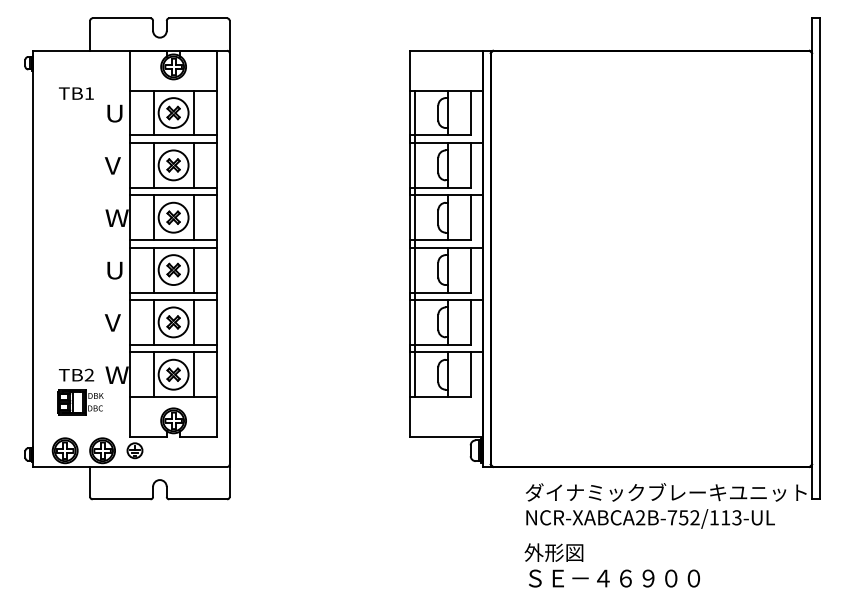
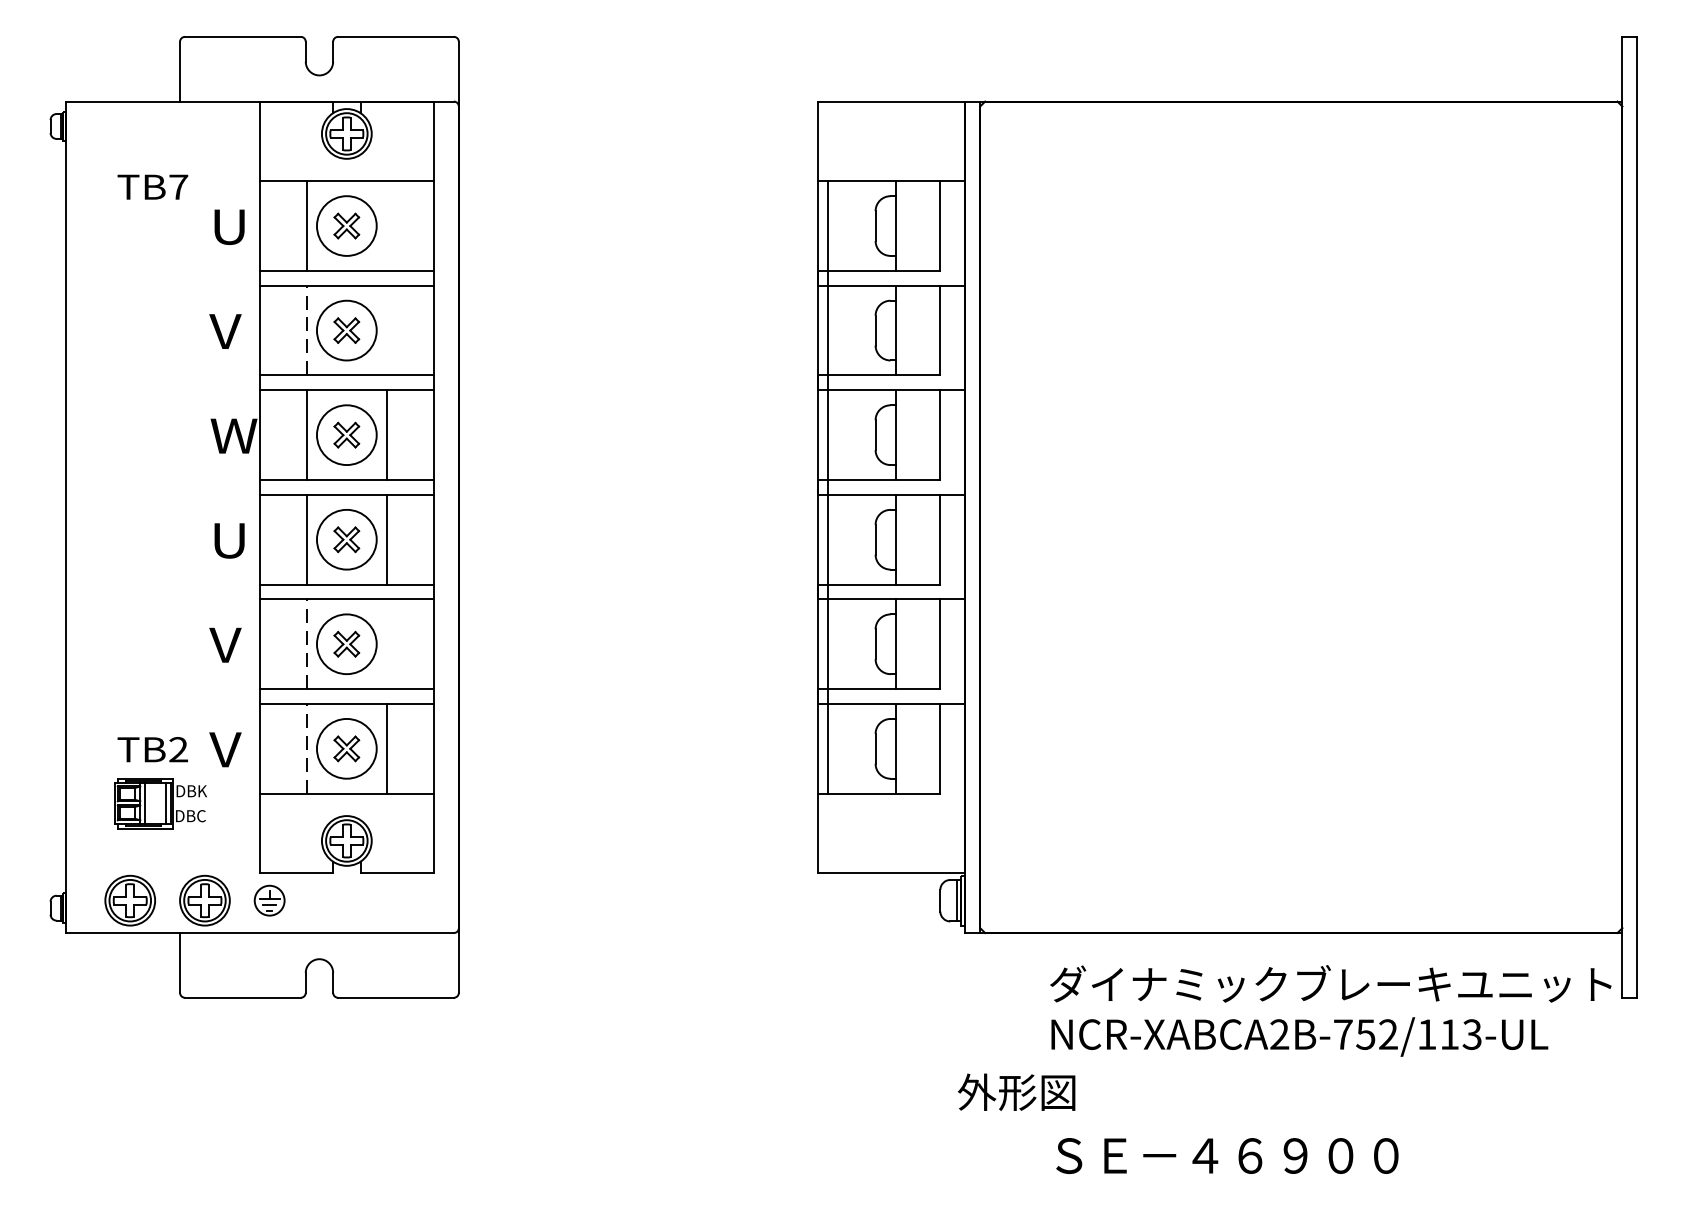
text: (89, 93) -> (178, 186), TB1 -> TB7
line: (193, 112) -> (386, 224), removed
line: (153, 164) -> (306, 328), solid -> dashed
line: (193, 164) -> (386, 328), removed
line: (153, 321) -> (306, 642), solid -> dashed
line: (193, 321) -> (386, 642), removed
text: (116, 374) -> (232, 748), W -> V
line: (153, 374) -> (306, 748), solid -> dashed
text: (553, 552) -> (1015, 1091), moved

